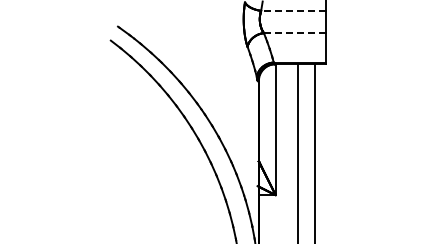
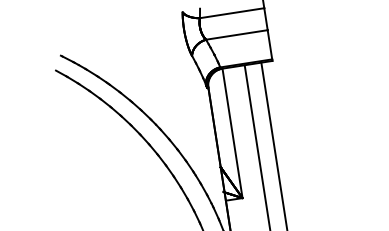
line: (293, 10) -> (231, 12), dashed -> solid
line: (294, 33) -> (236, 35), dashed -> solid

